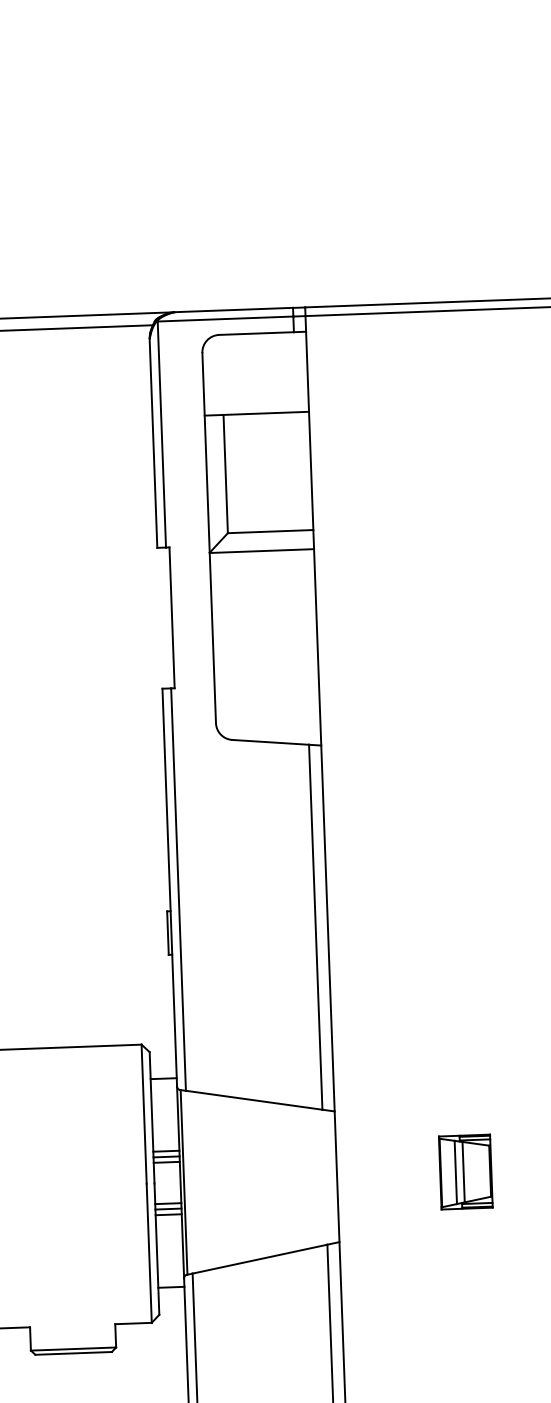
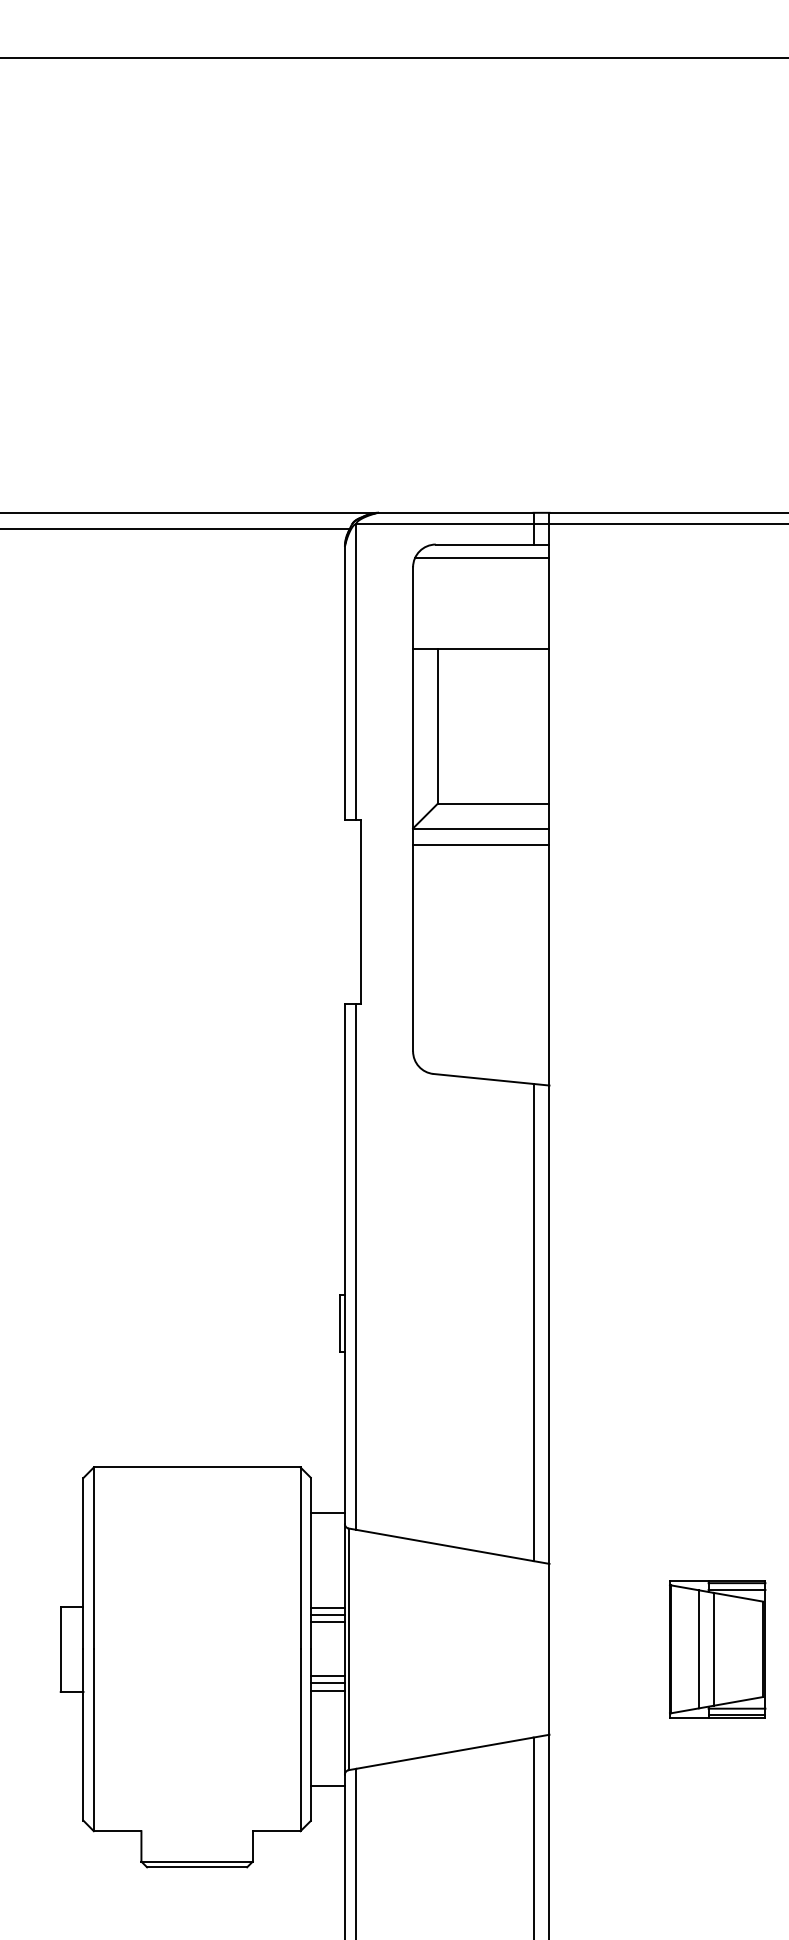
line: (255, 344) -> (482, 558), added
line: (262, 563) -> (481, 844), added
part: (465, 1172) -> (717, 1649), size x1.43

